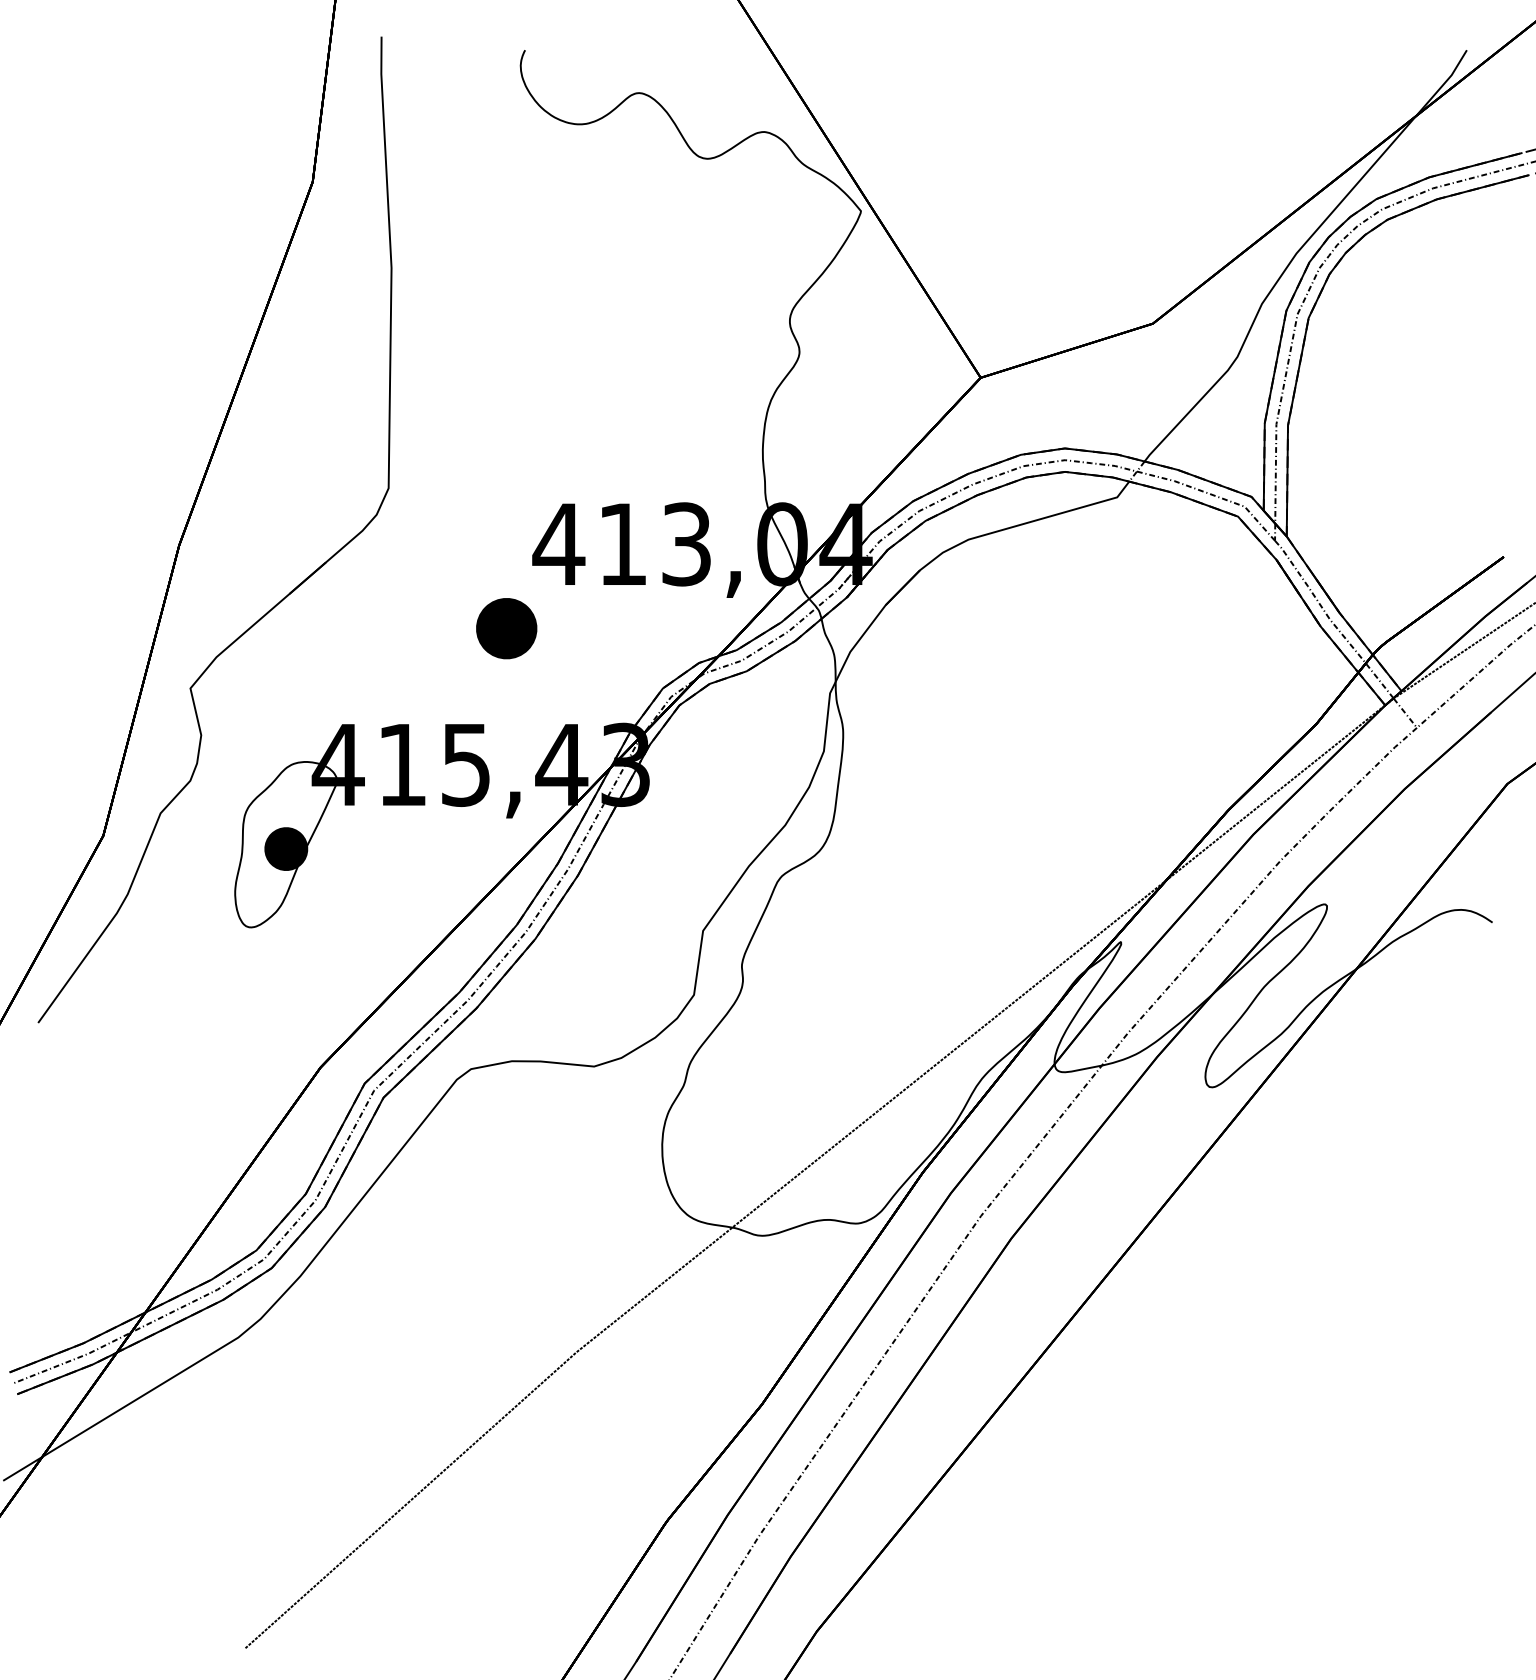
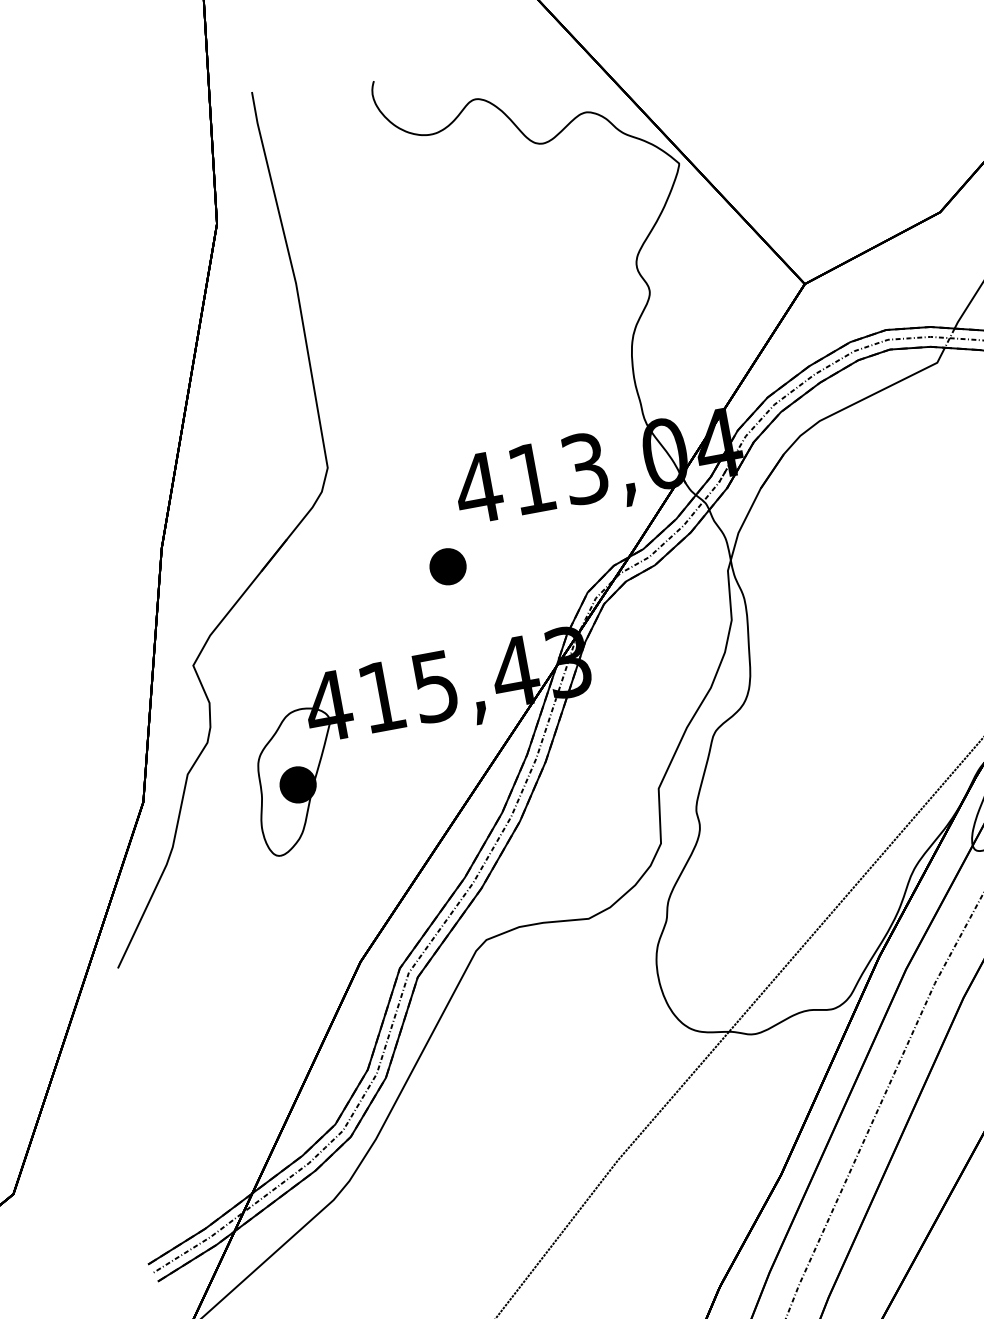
part: (506, 628) -> (447, 566), size x0.71

